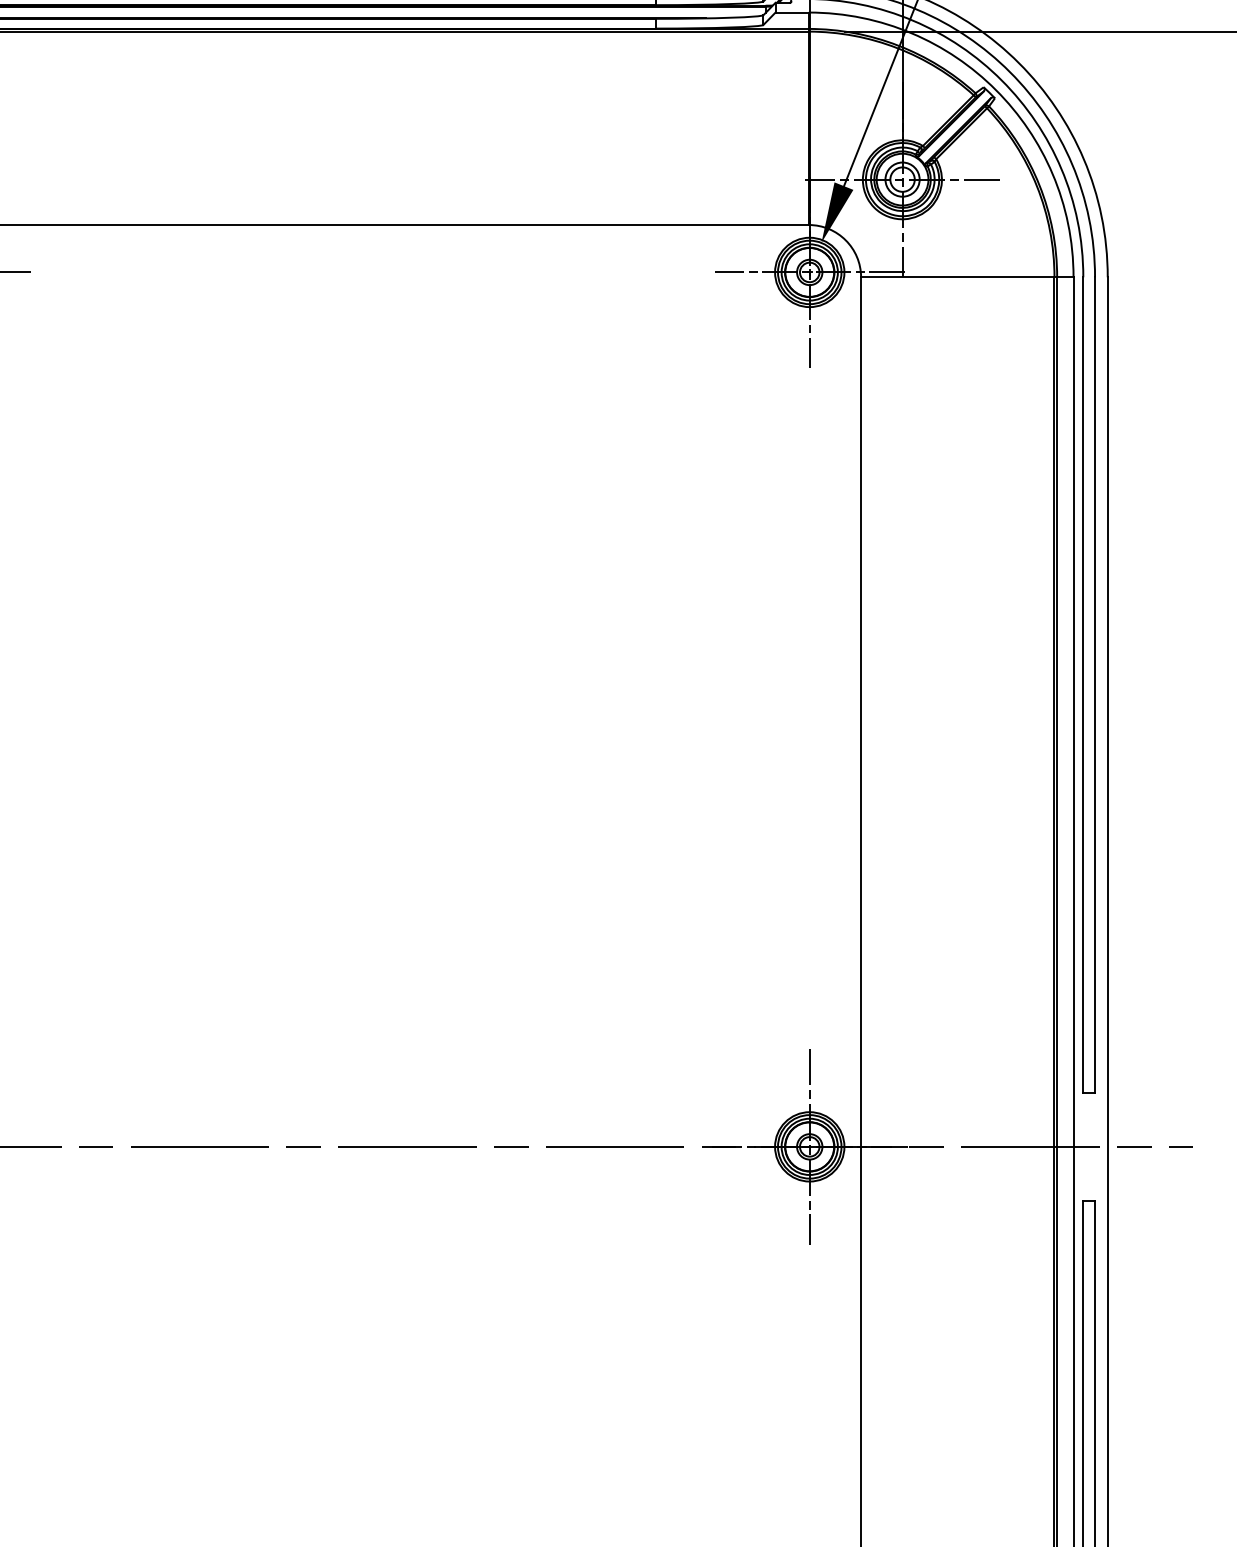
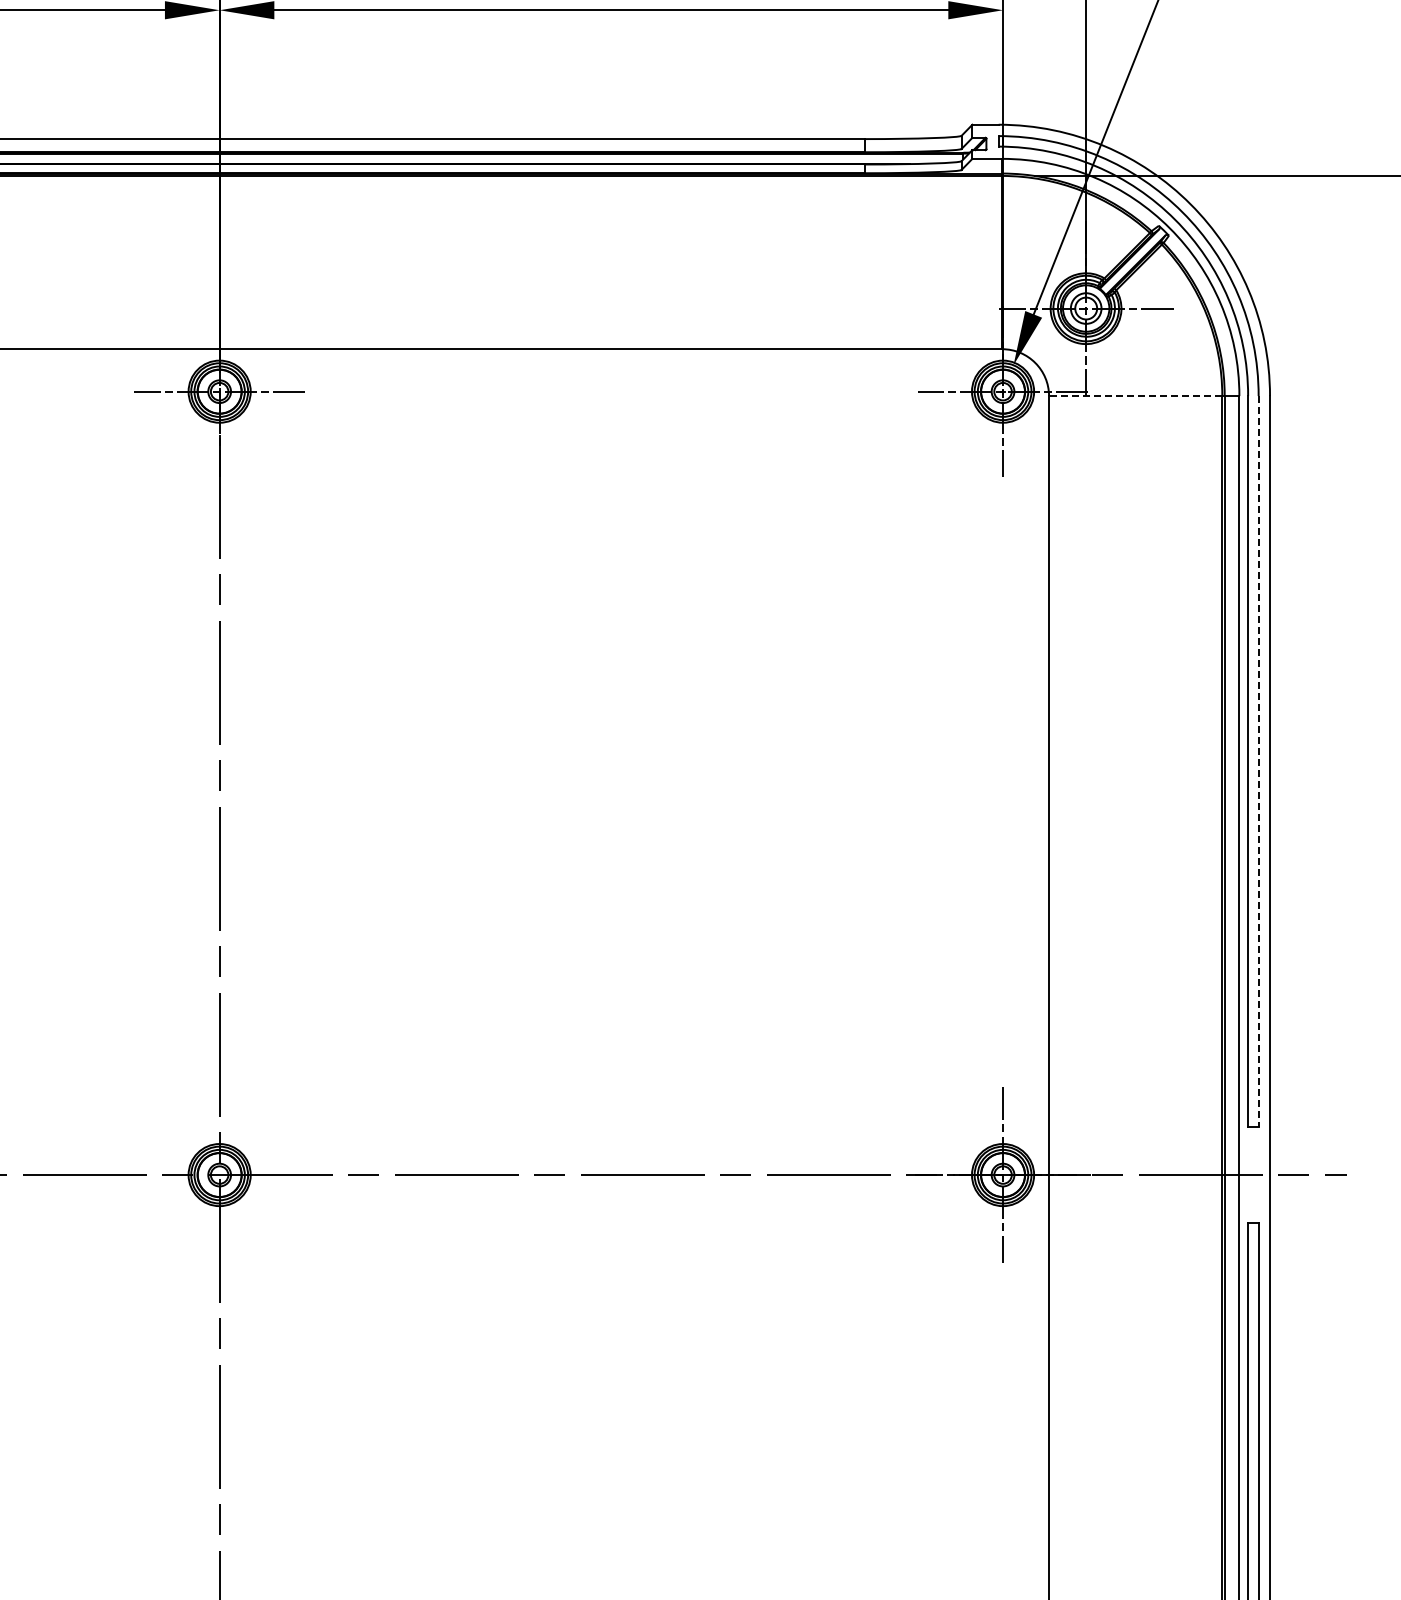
line: (957, 277) -> (1135, 396), solid -> dashed
line: (1094, 686) -> (1258, 762), solid -> dashed

